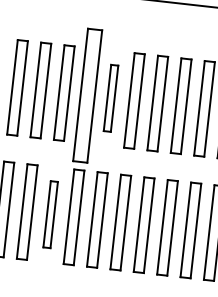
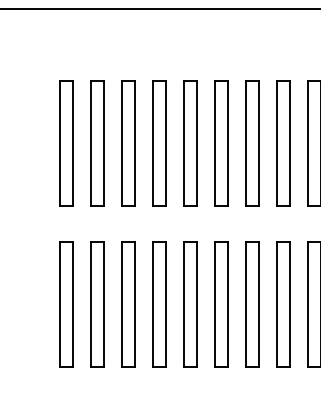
part: (87, 95) -> (159, 143), size x0.71
part: (111, 98) -> (190, 143), size x1.43
part: (50, 214) -> (128, 304), size x1.43

